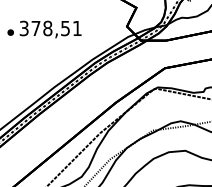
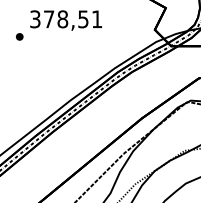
text: (50, 29) -> (65, 20), moved

